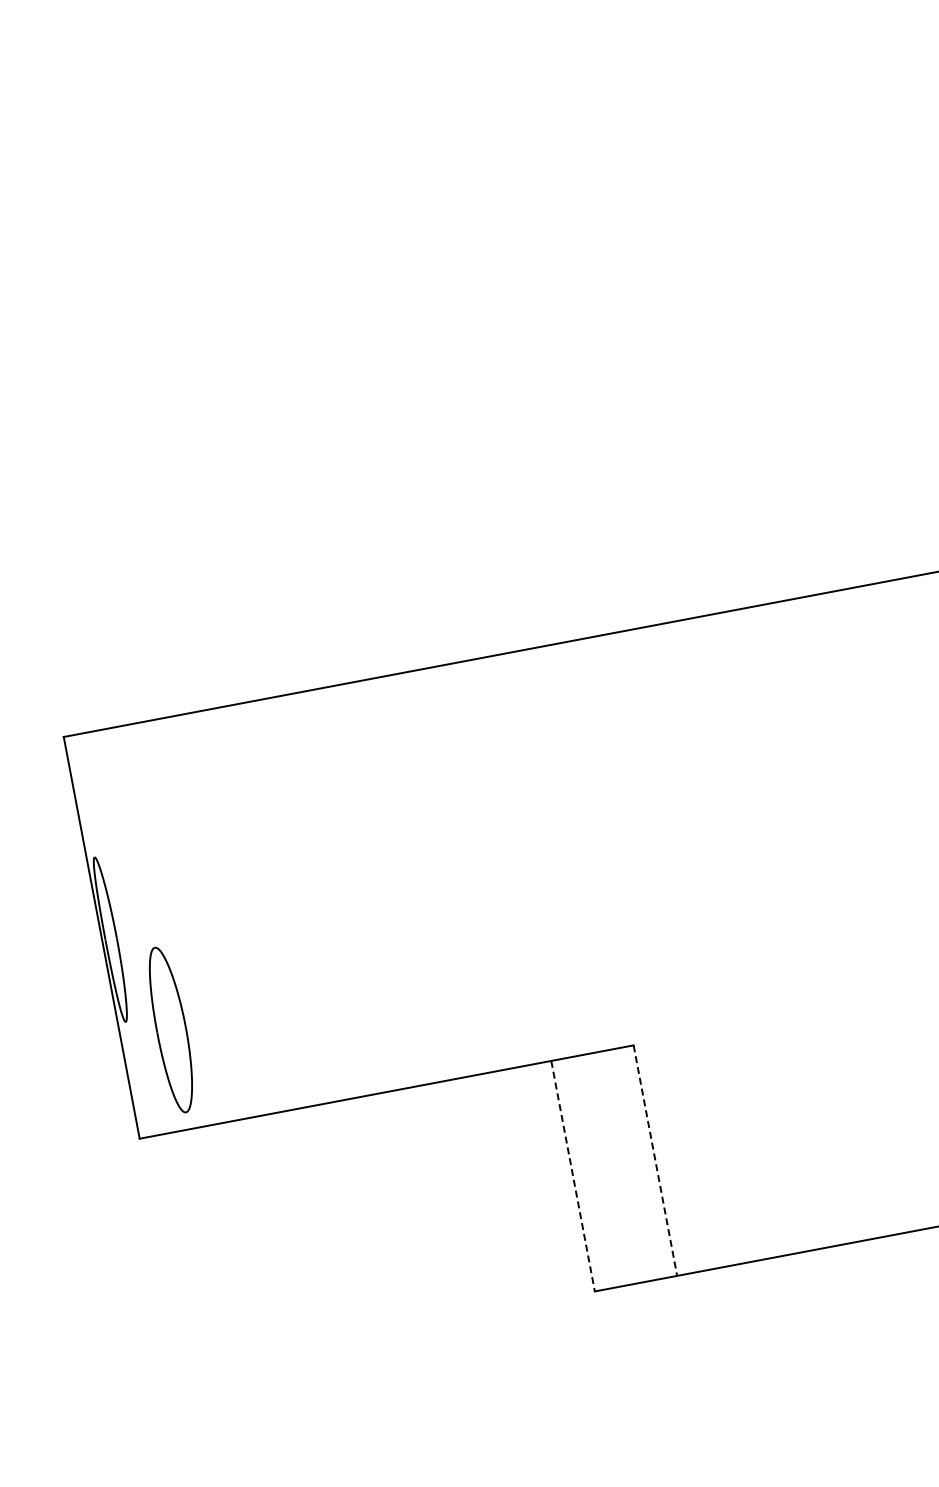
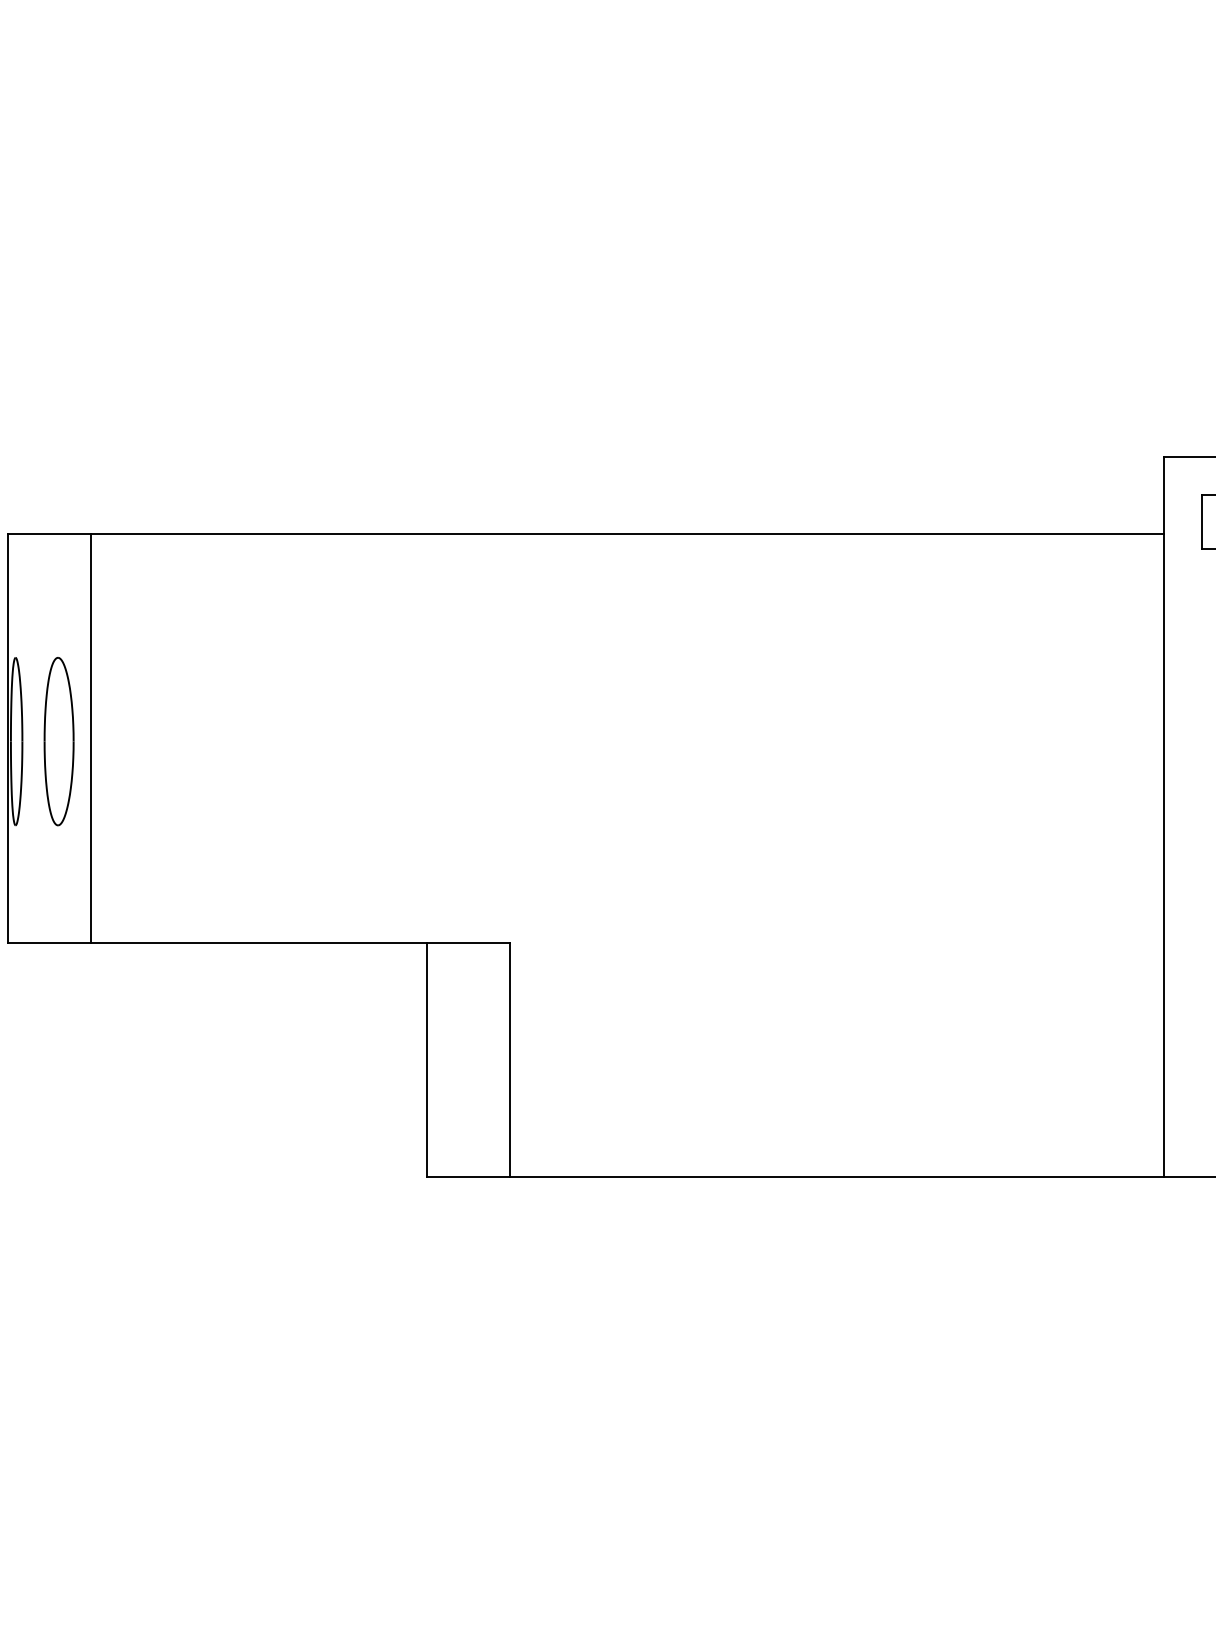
line: (184, 921) -> (91, 737), added
part: (170, 1029) -> (58, 741), moved
line: (655, 1161) -> (510, 1060), dashed -> solid
line: (573, 1176) -> (426, 1060), dashed -> solid

